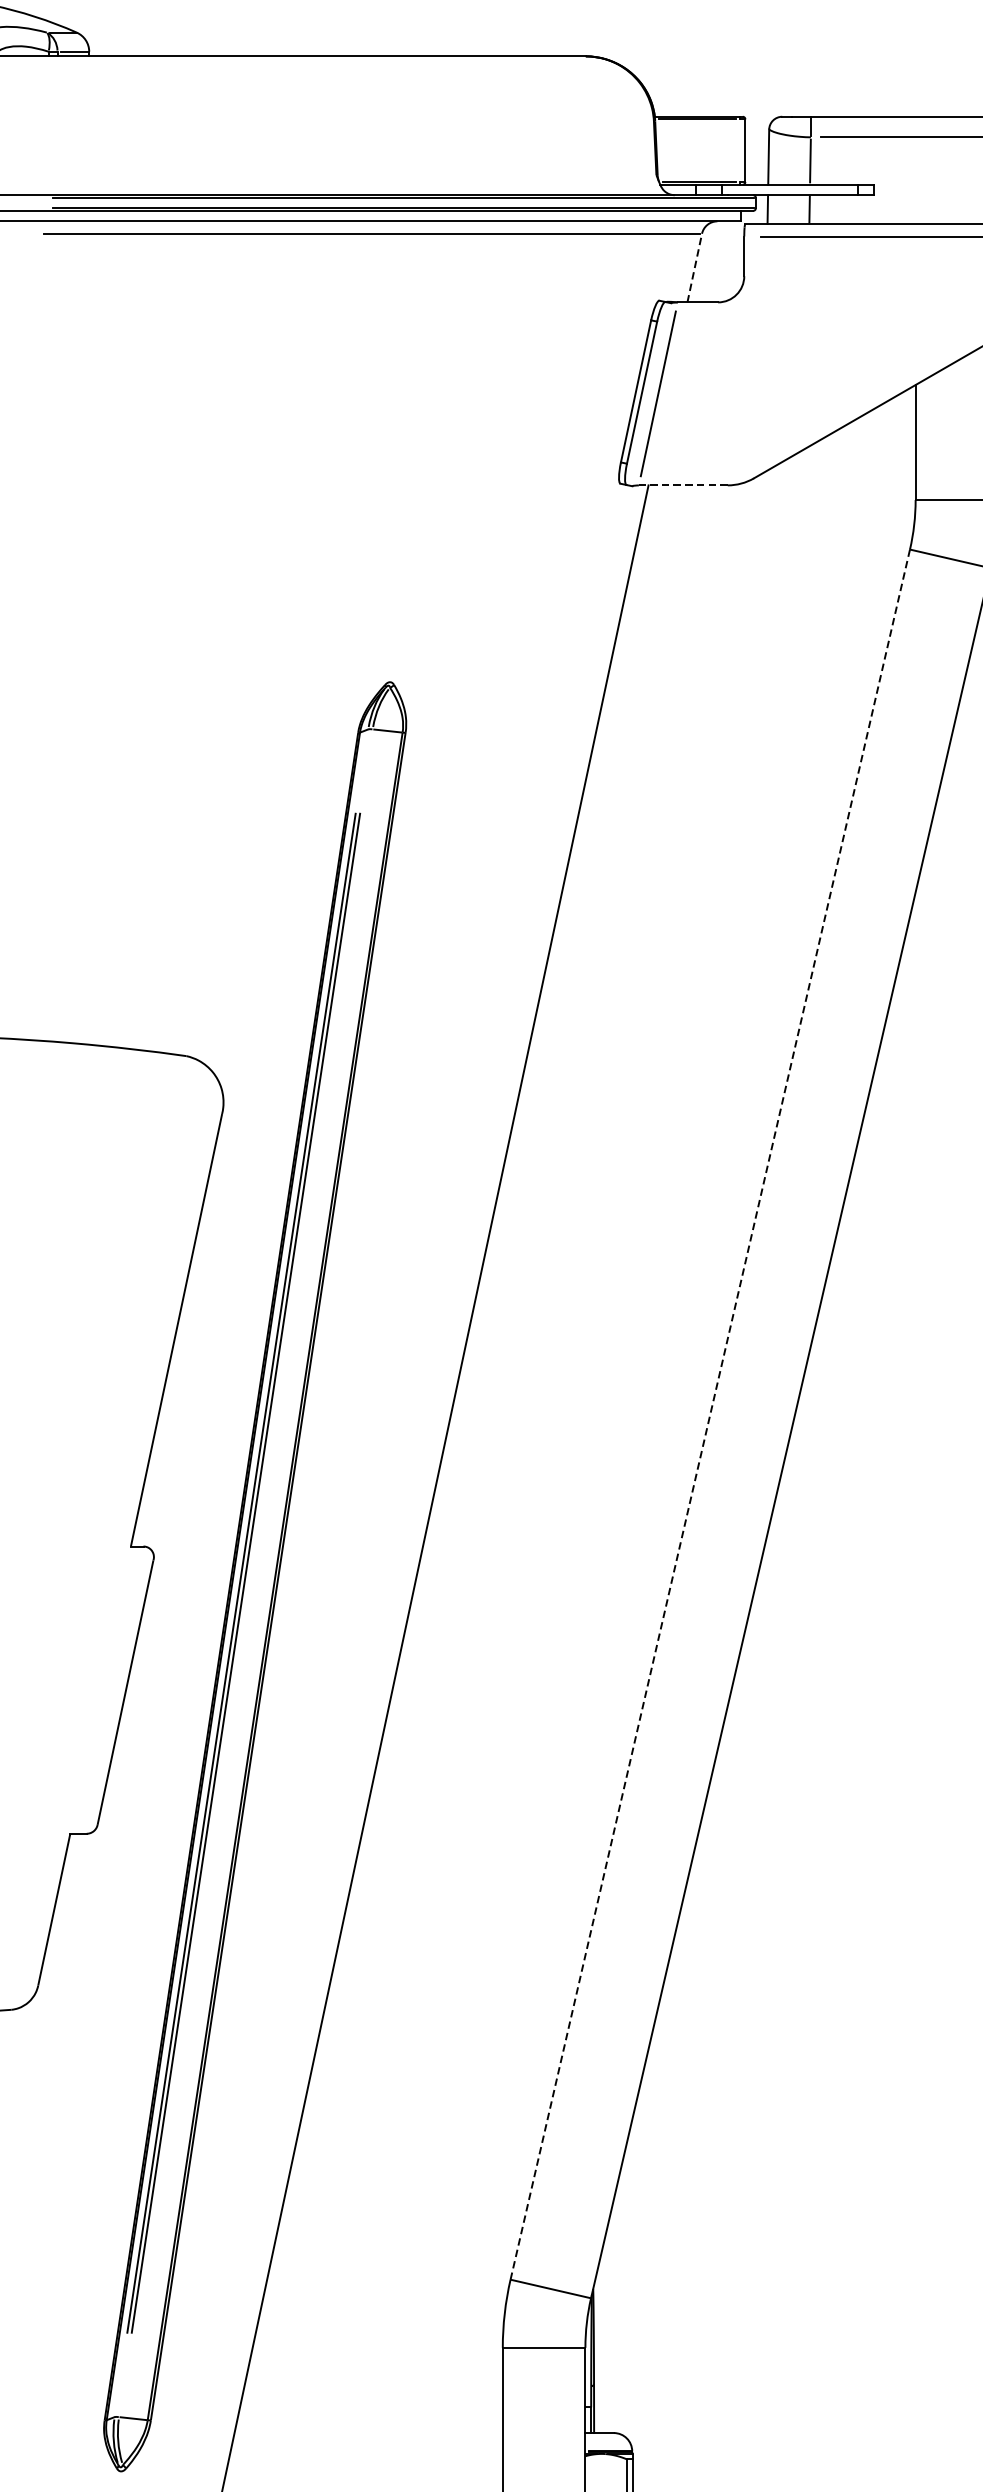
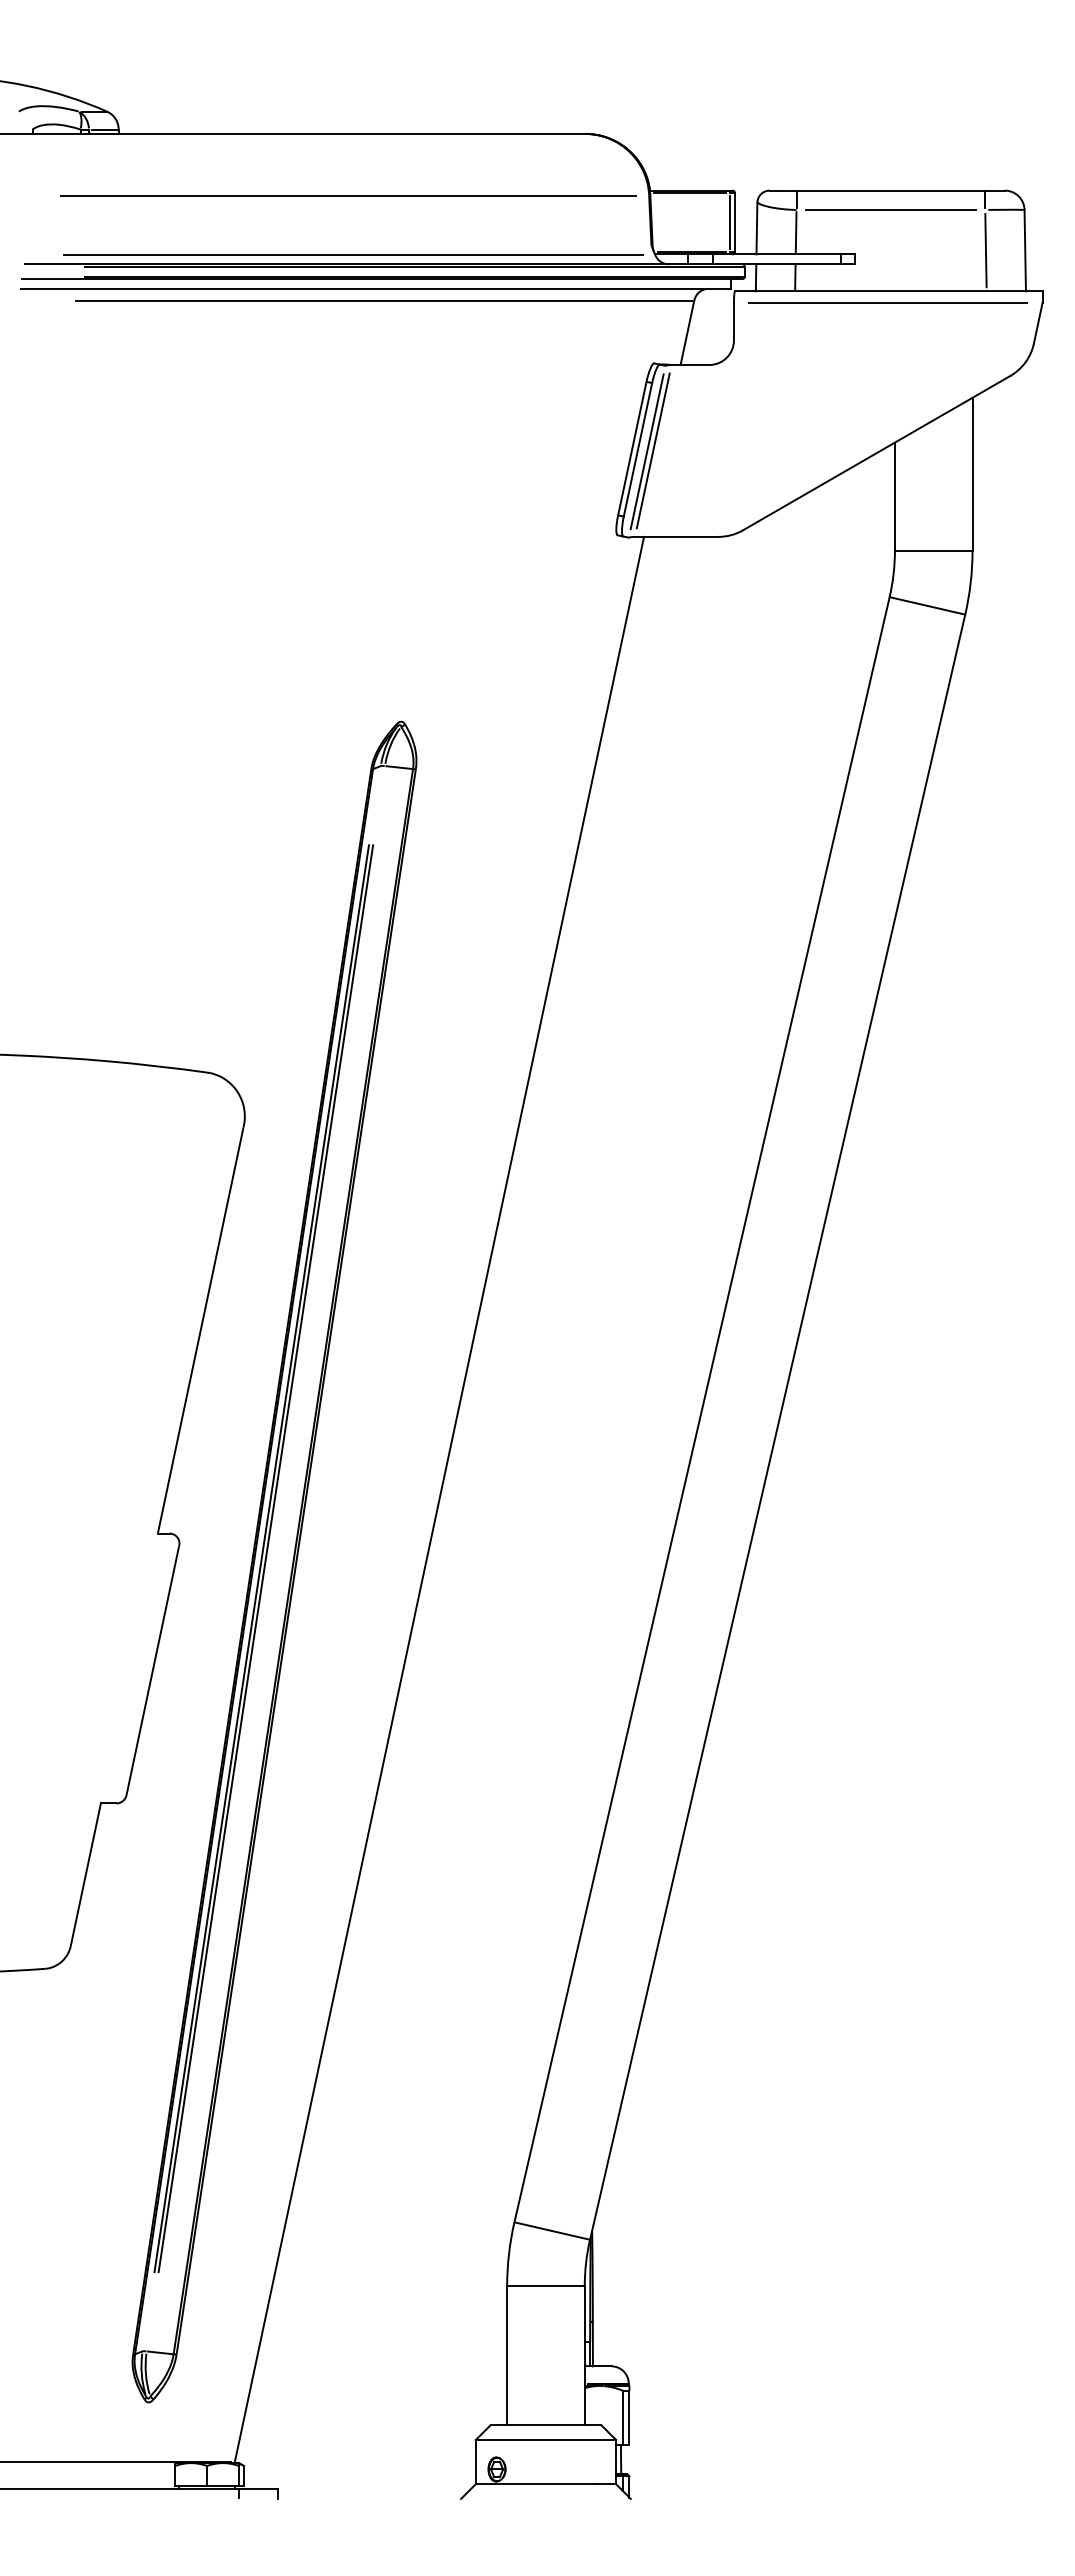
line: (333, 121) -> (348, 195), added
line: (740, 150) -> (730, 222), added
line: (338, 184) -> (352, 254), added
line: (694, 267) -> (687, 332), dashed -> solid
line: (651, 394) -> (646, 451), added
line: (683, 484) -> (676, 536), dashed -> solid
line: (710, 1414) -> (702, 1409), dashed -> solid

